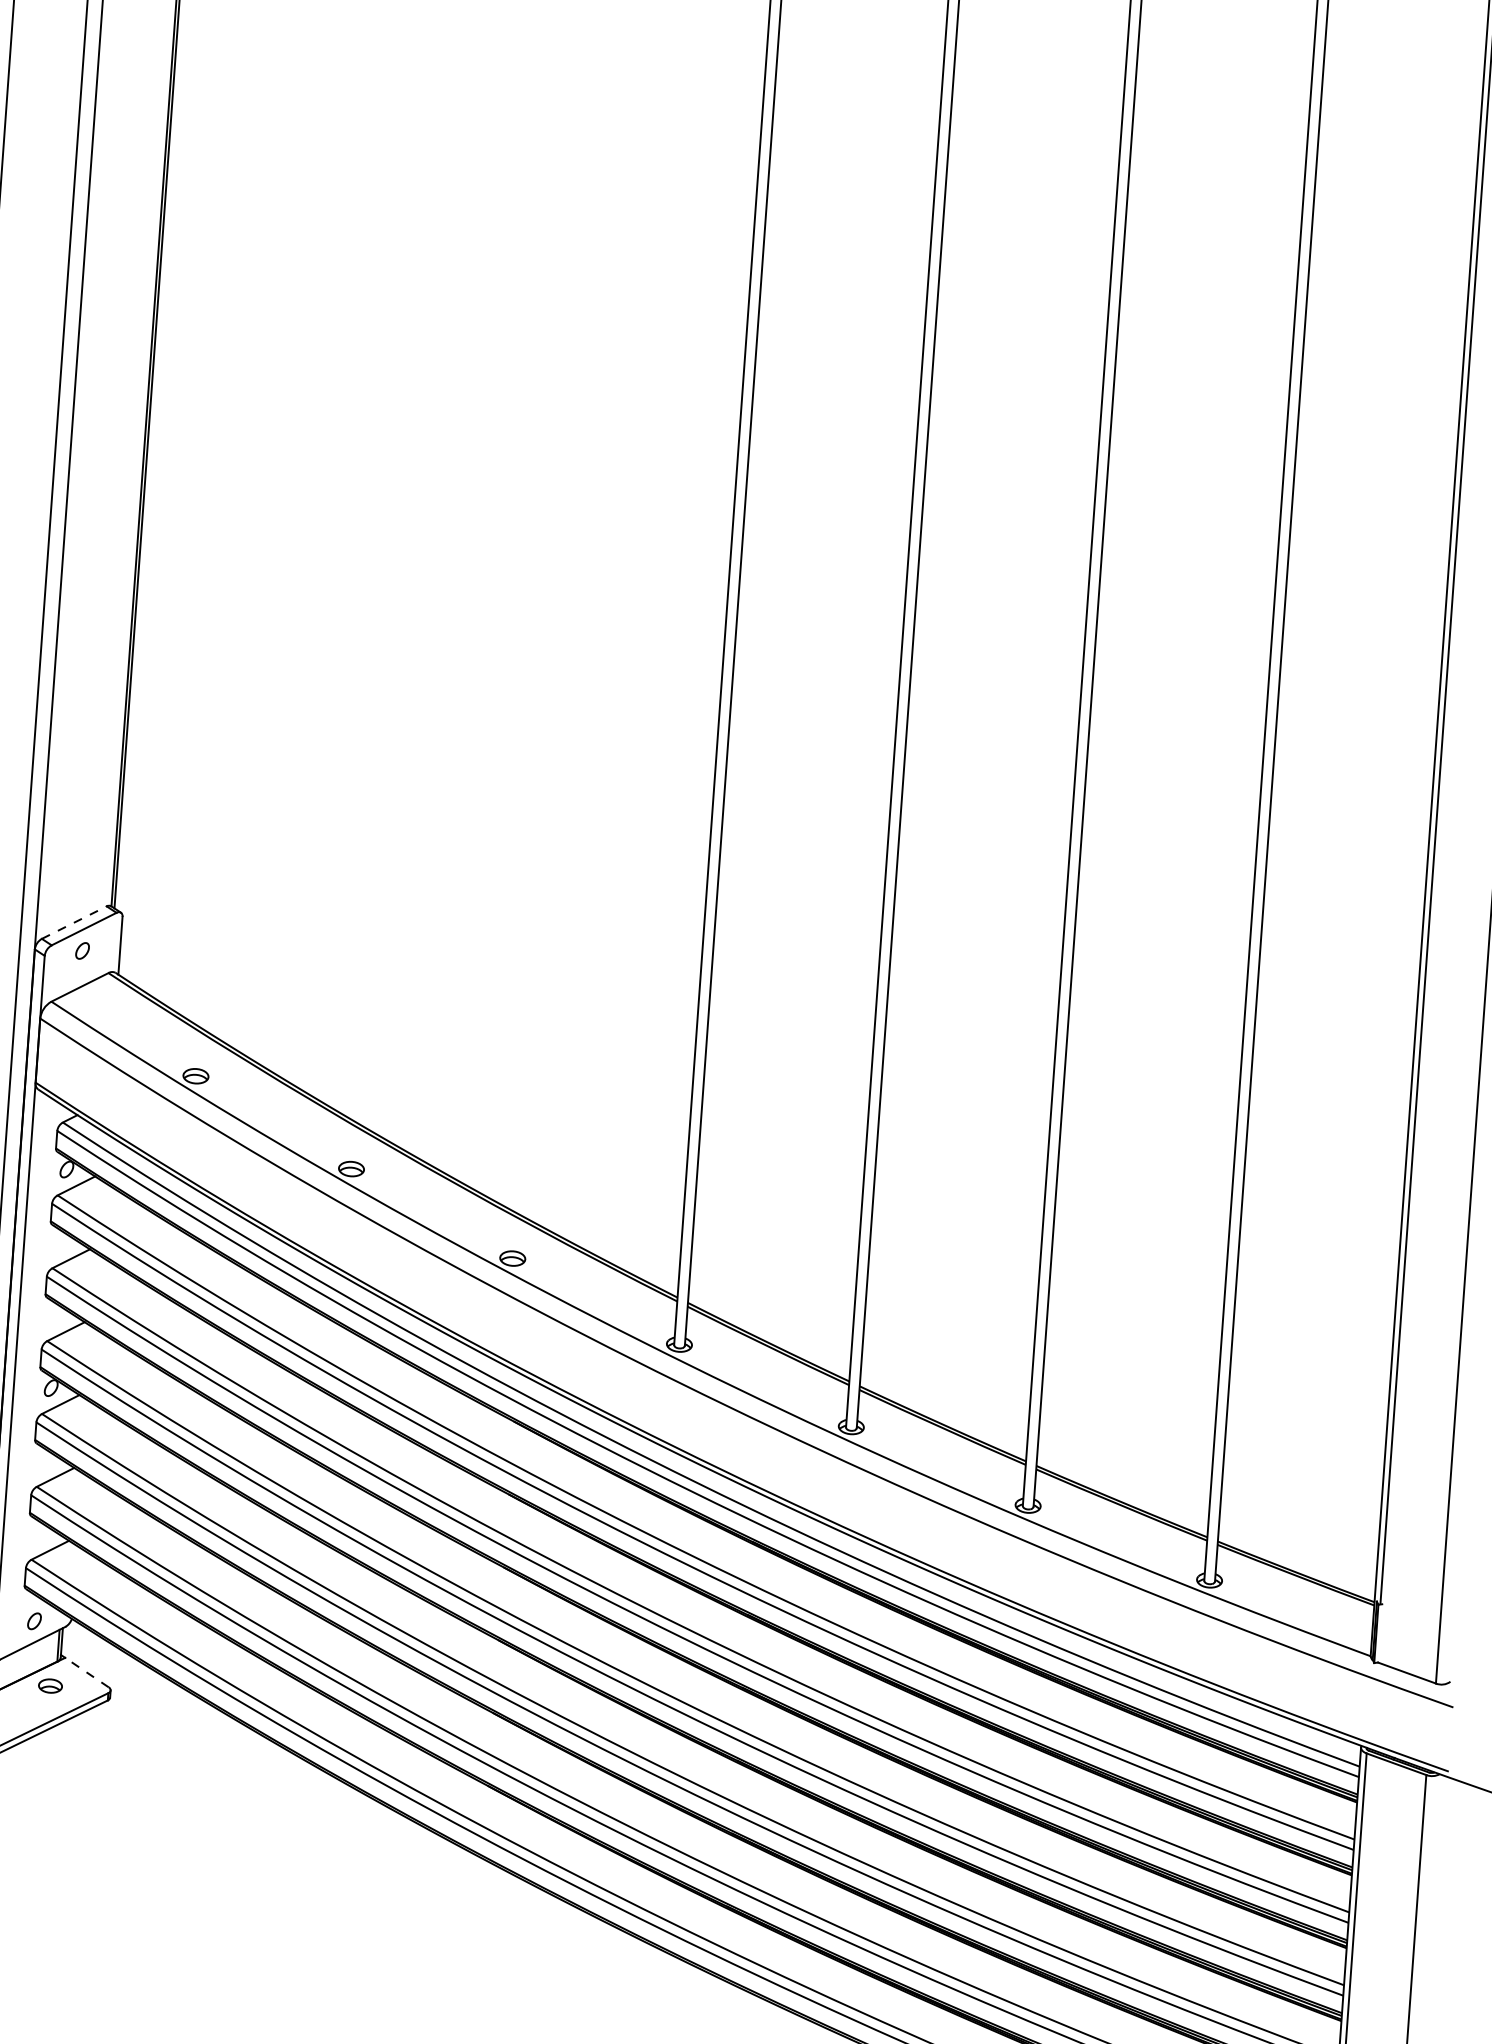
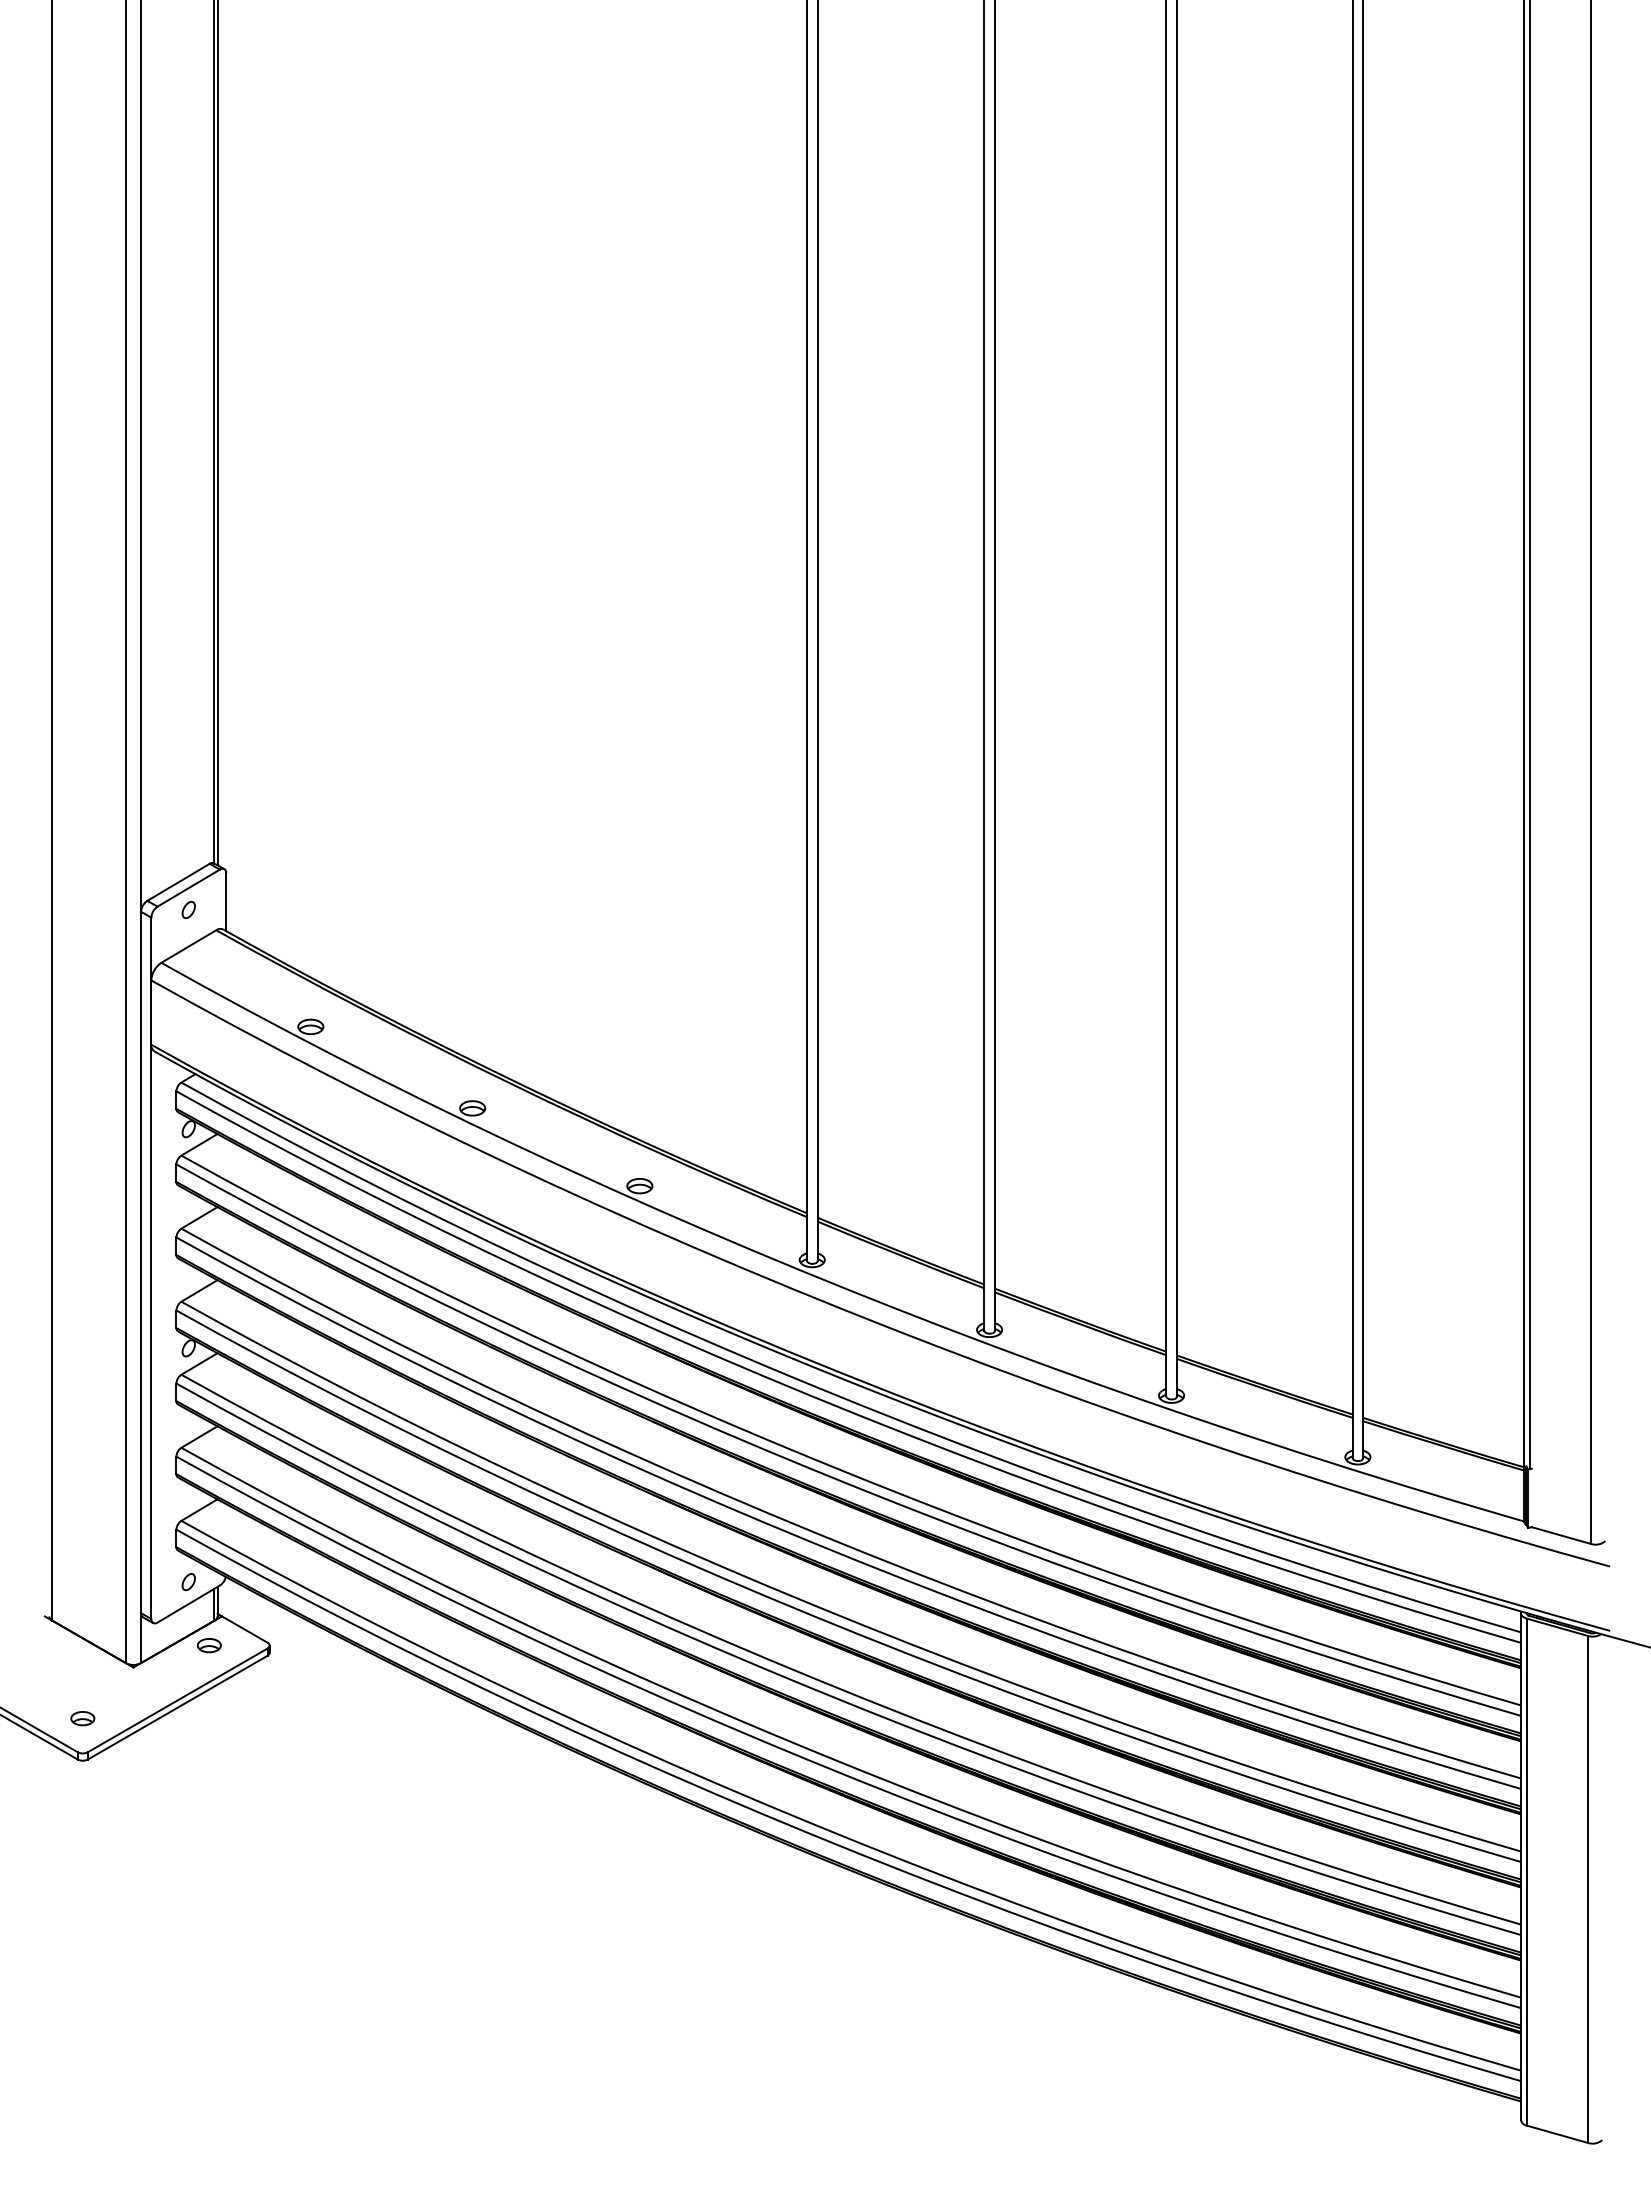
line: (74, 922) -> (178, 882), dashed -> solid
line: (86, 1672) -> (244, 1629), dashed -> solid

